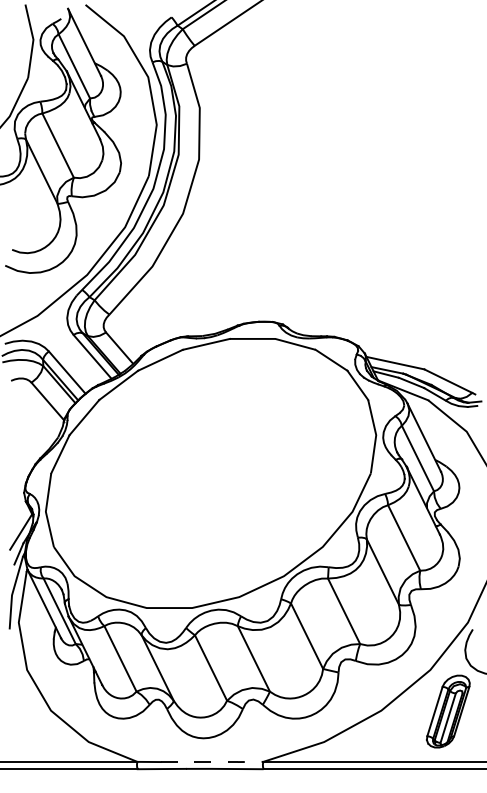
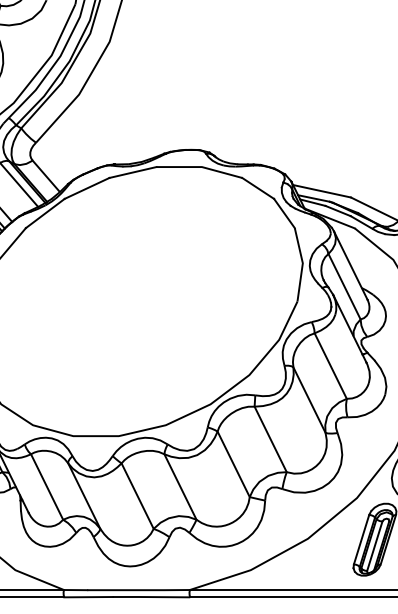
line: (213, 762) -> (140, 590), dashed -> solid

